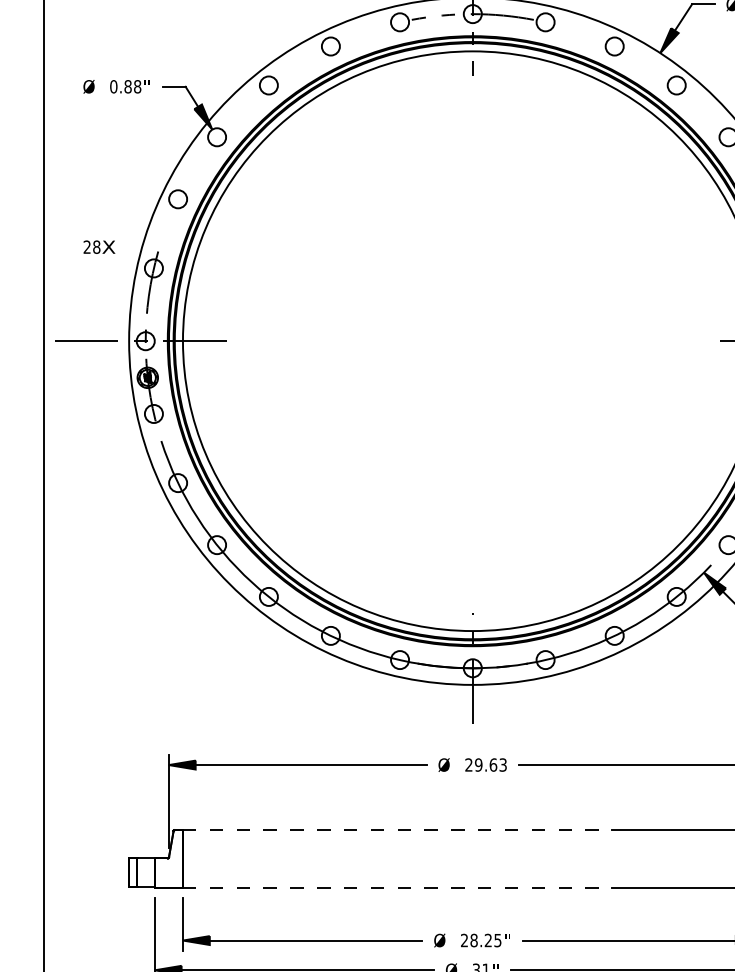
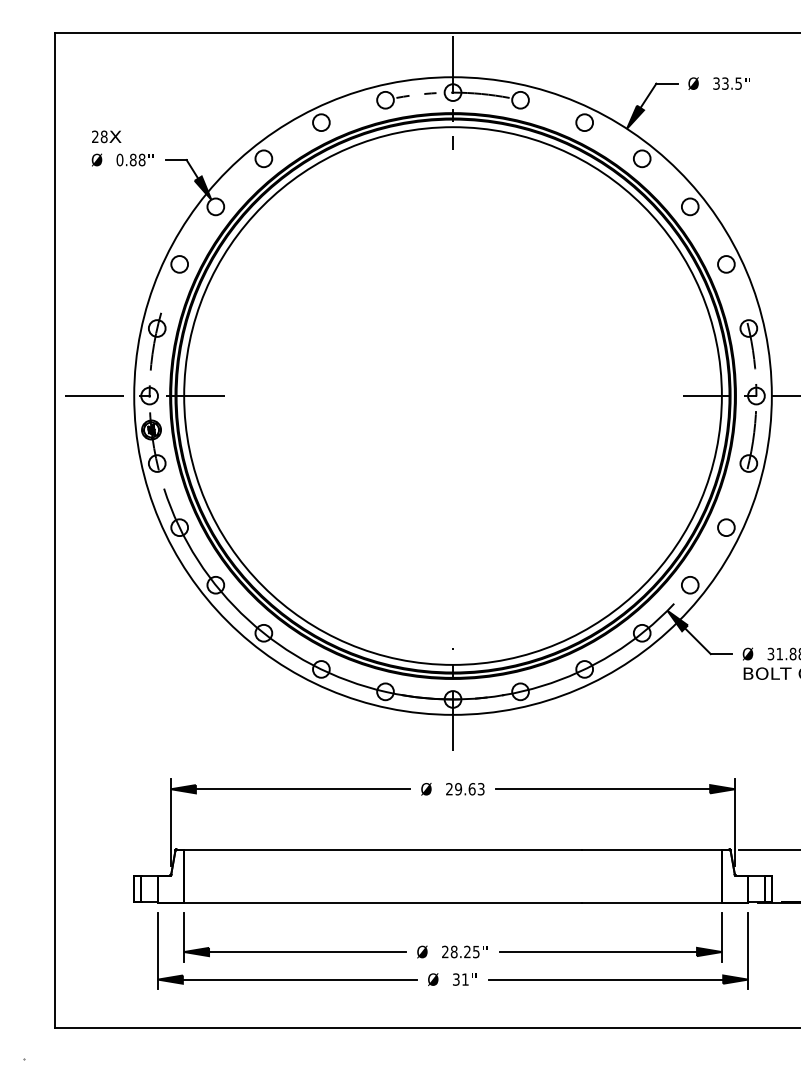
text: (99, 246) -> (106, 136), moved
line: (397, 830) -> (383, 849), dashed -> solid
line: (397, 888) -> (383, 903), dashed -> solid

